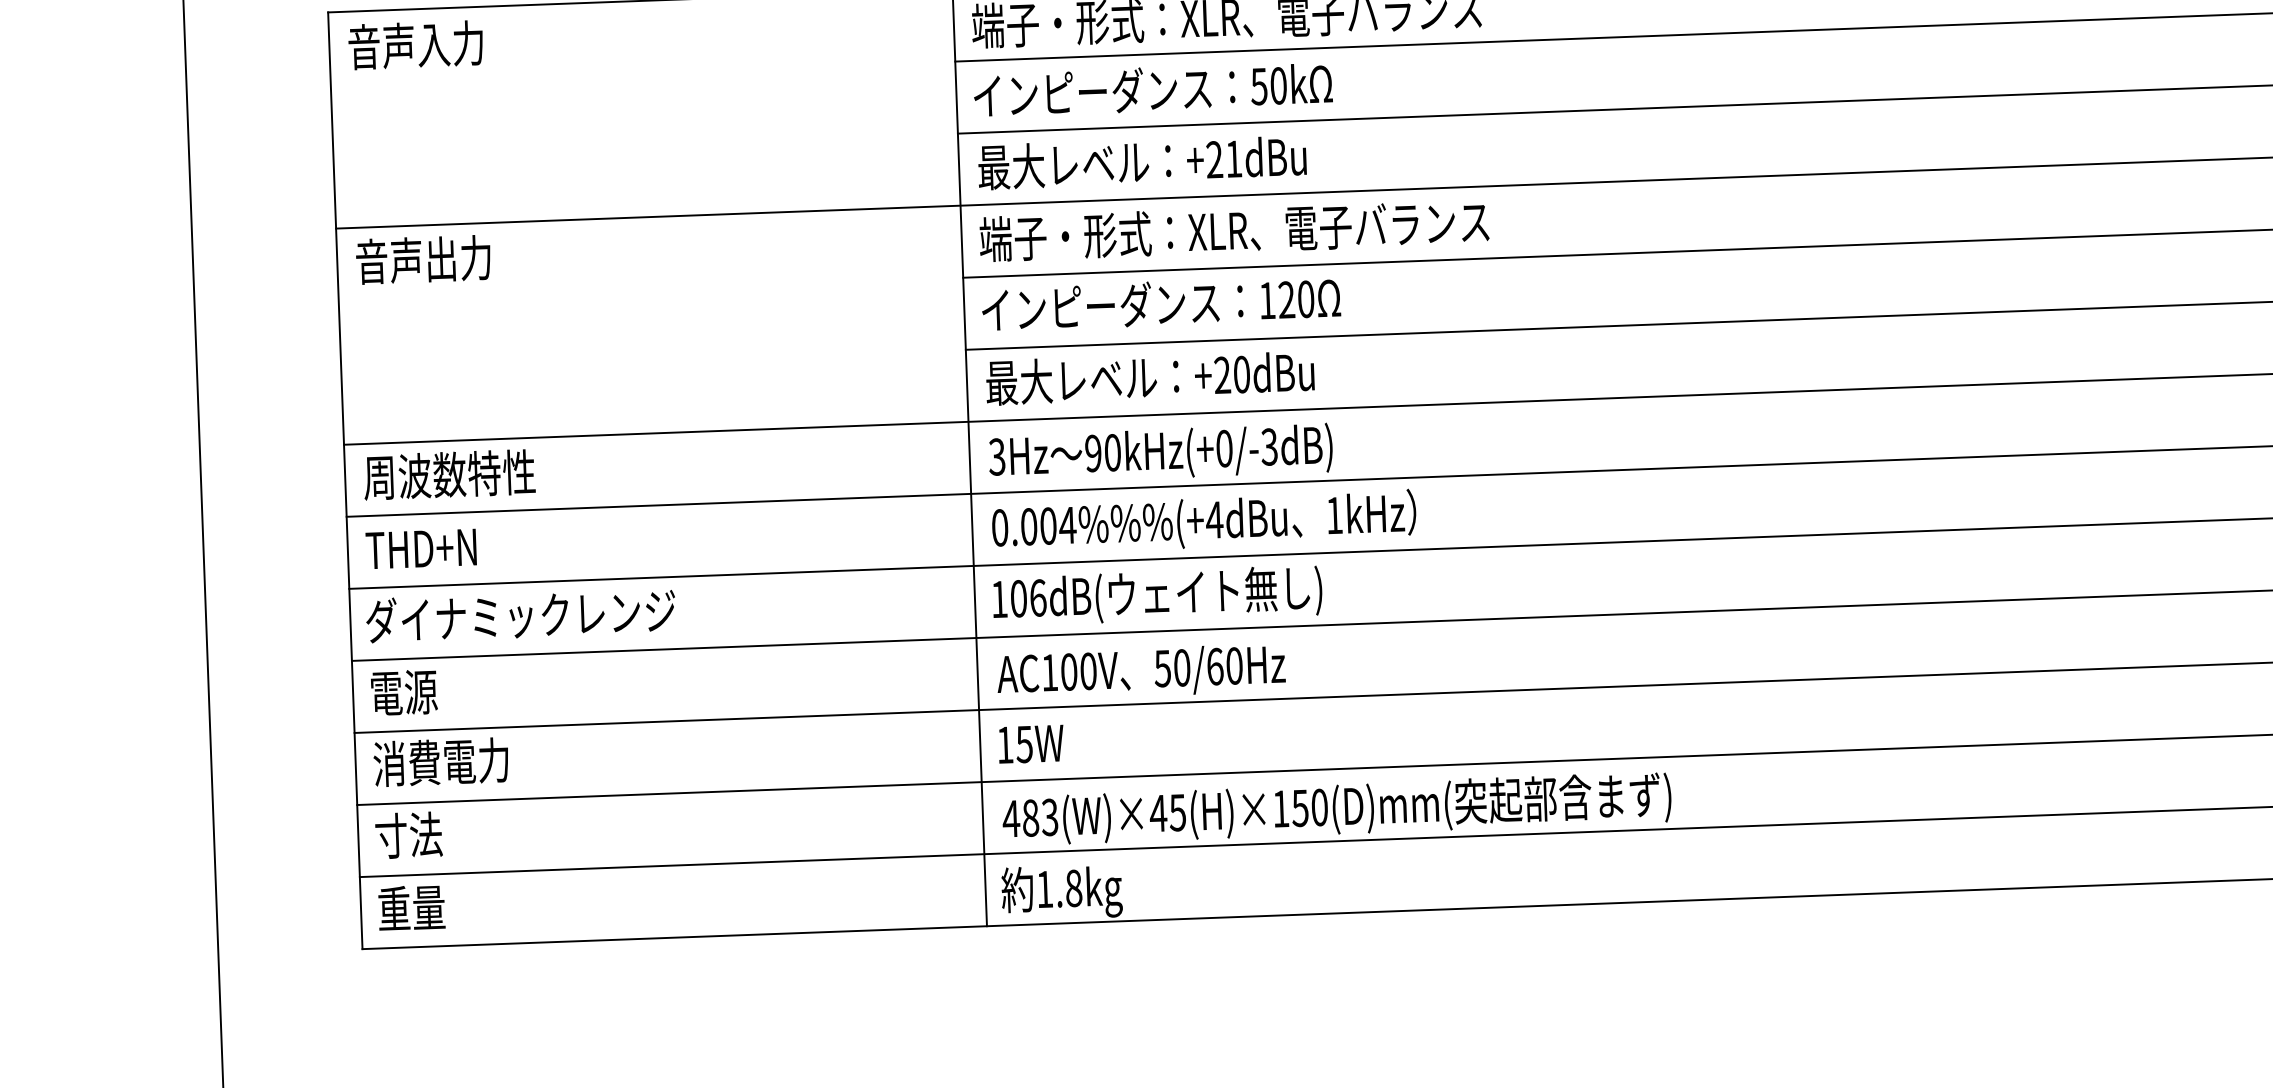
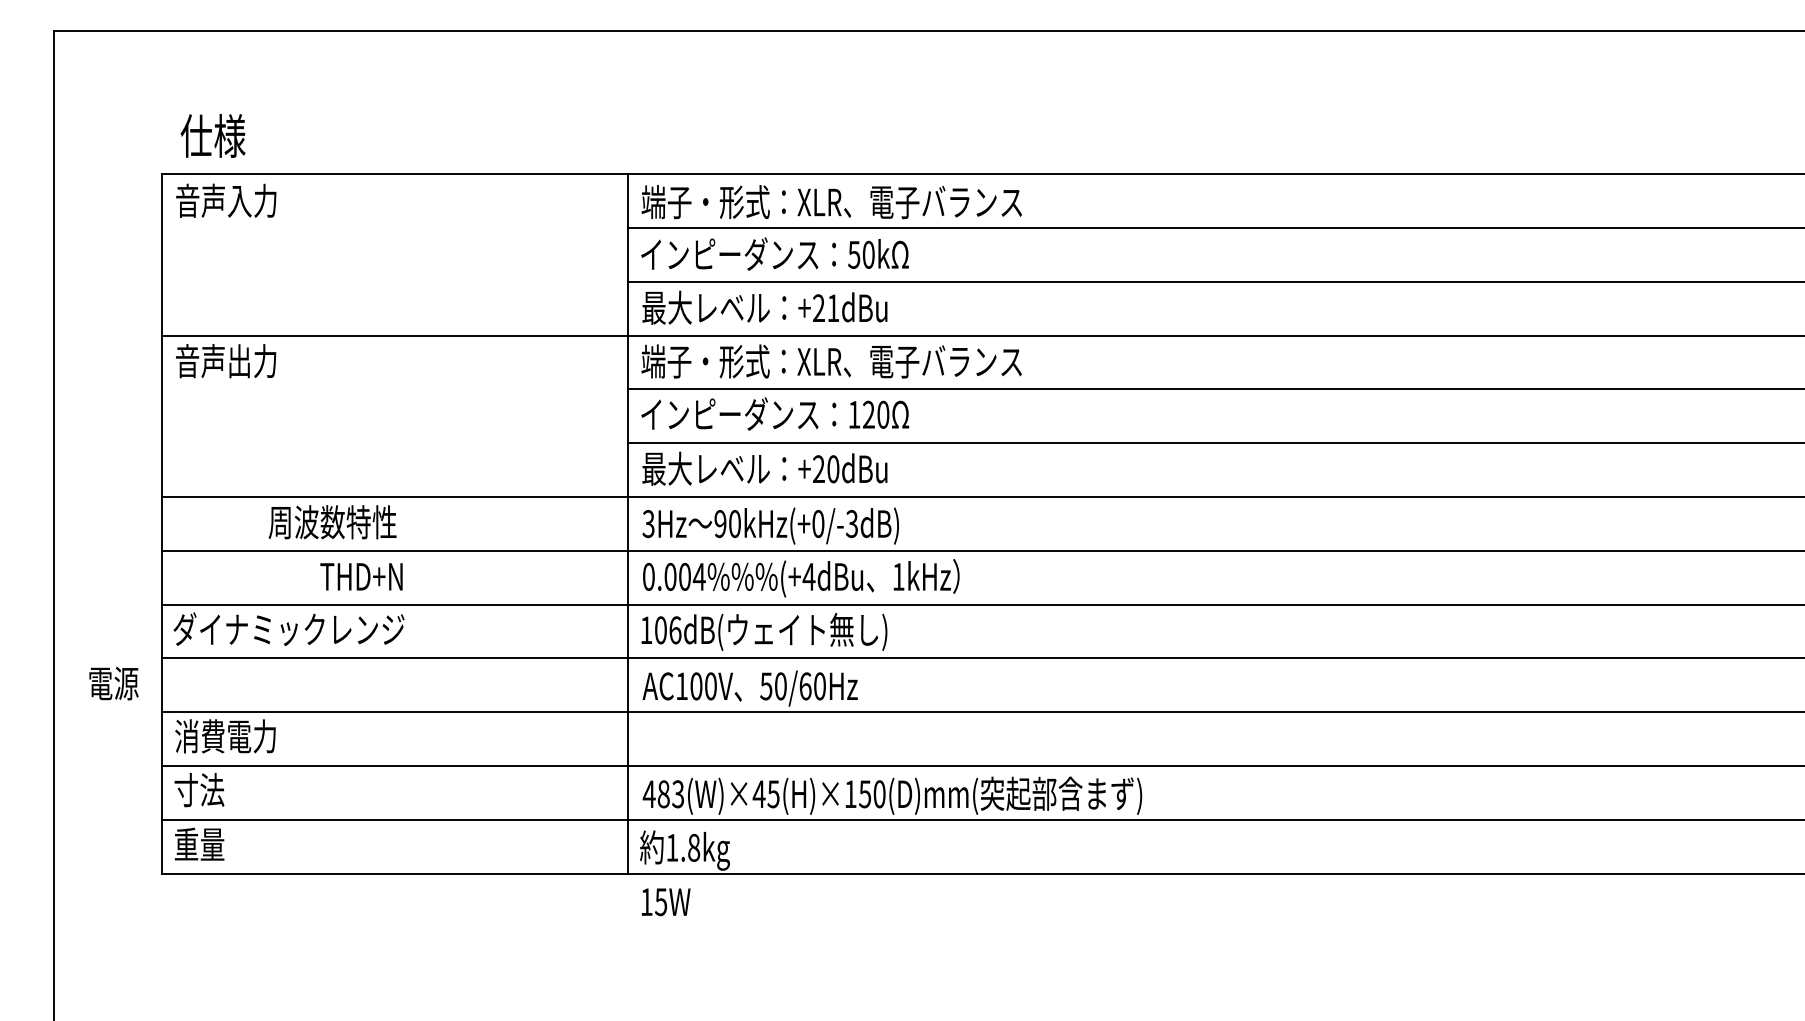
text: (449, 475) -> (332, 522), moved
text: (421, 548) -> (361, 576), moved
text: (403, 692) -> (113, 683), moved
text: (1031, 744) -> (666, 902), moved

